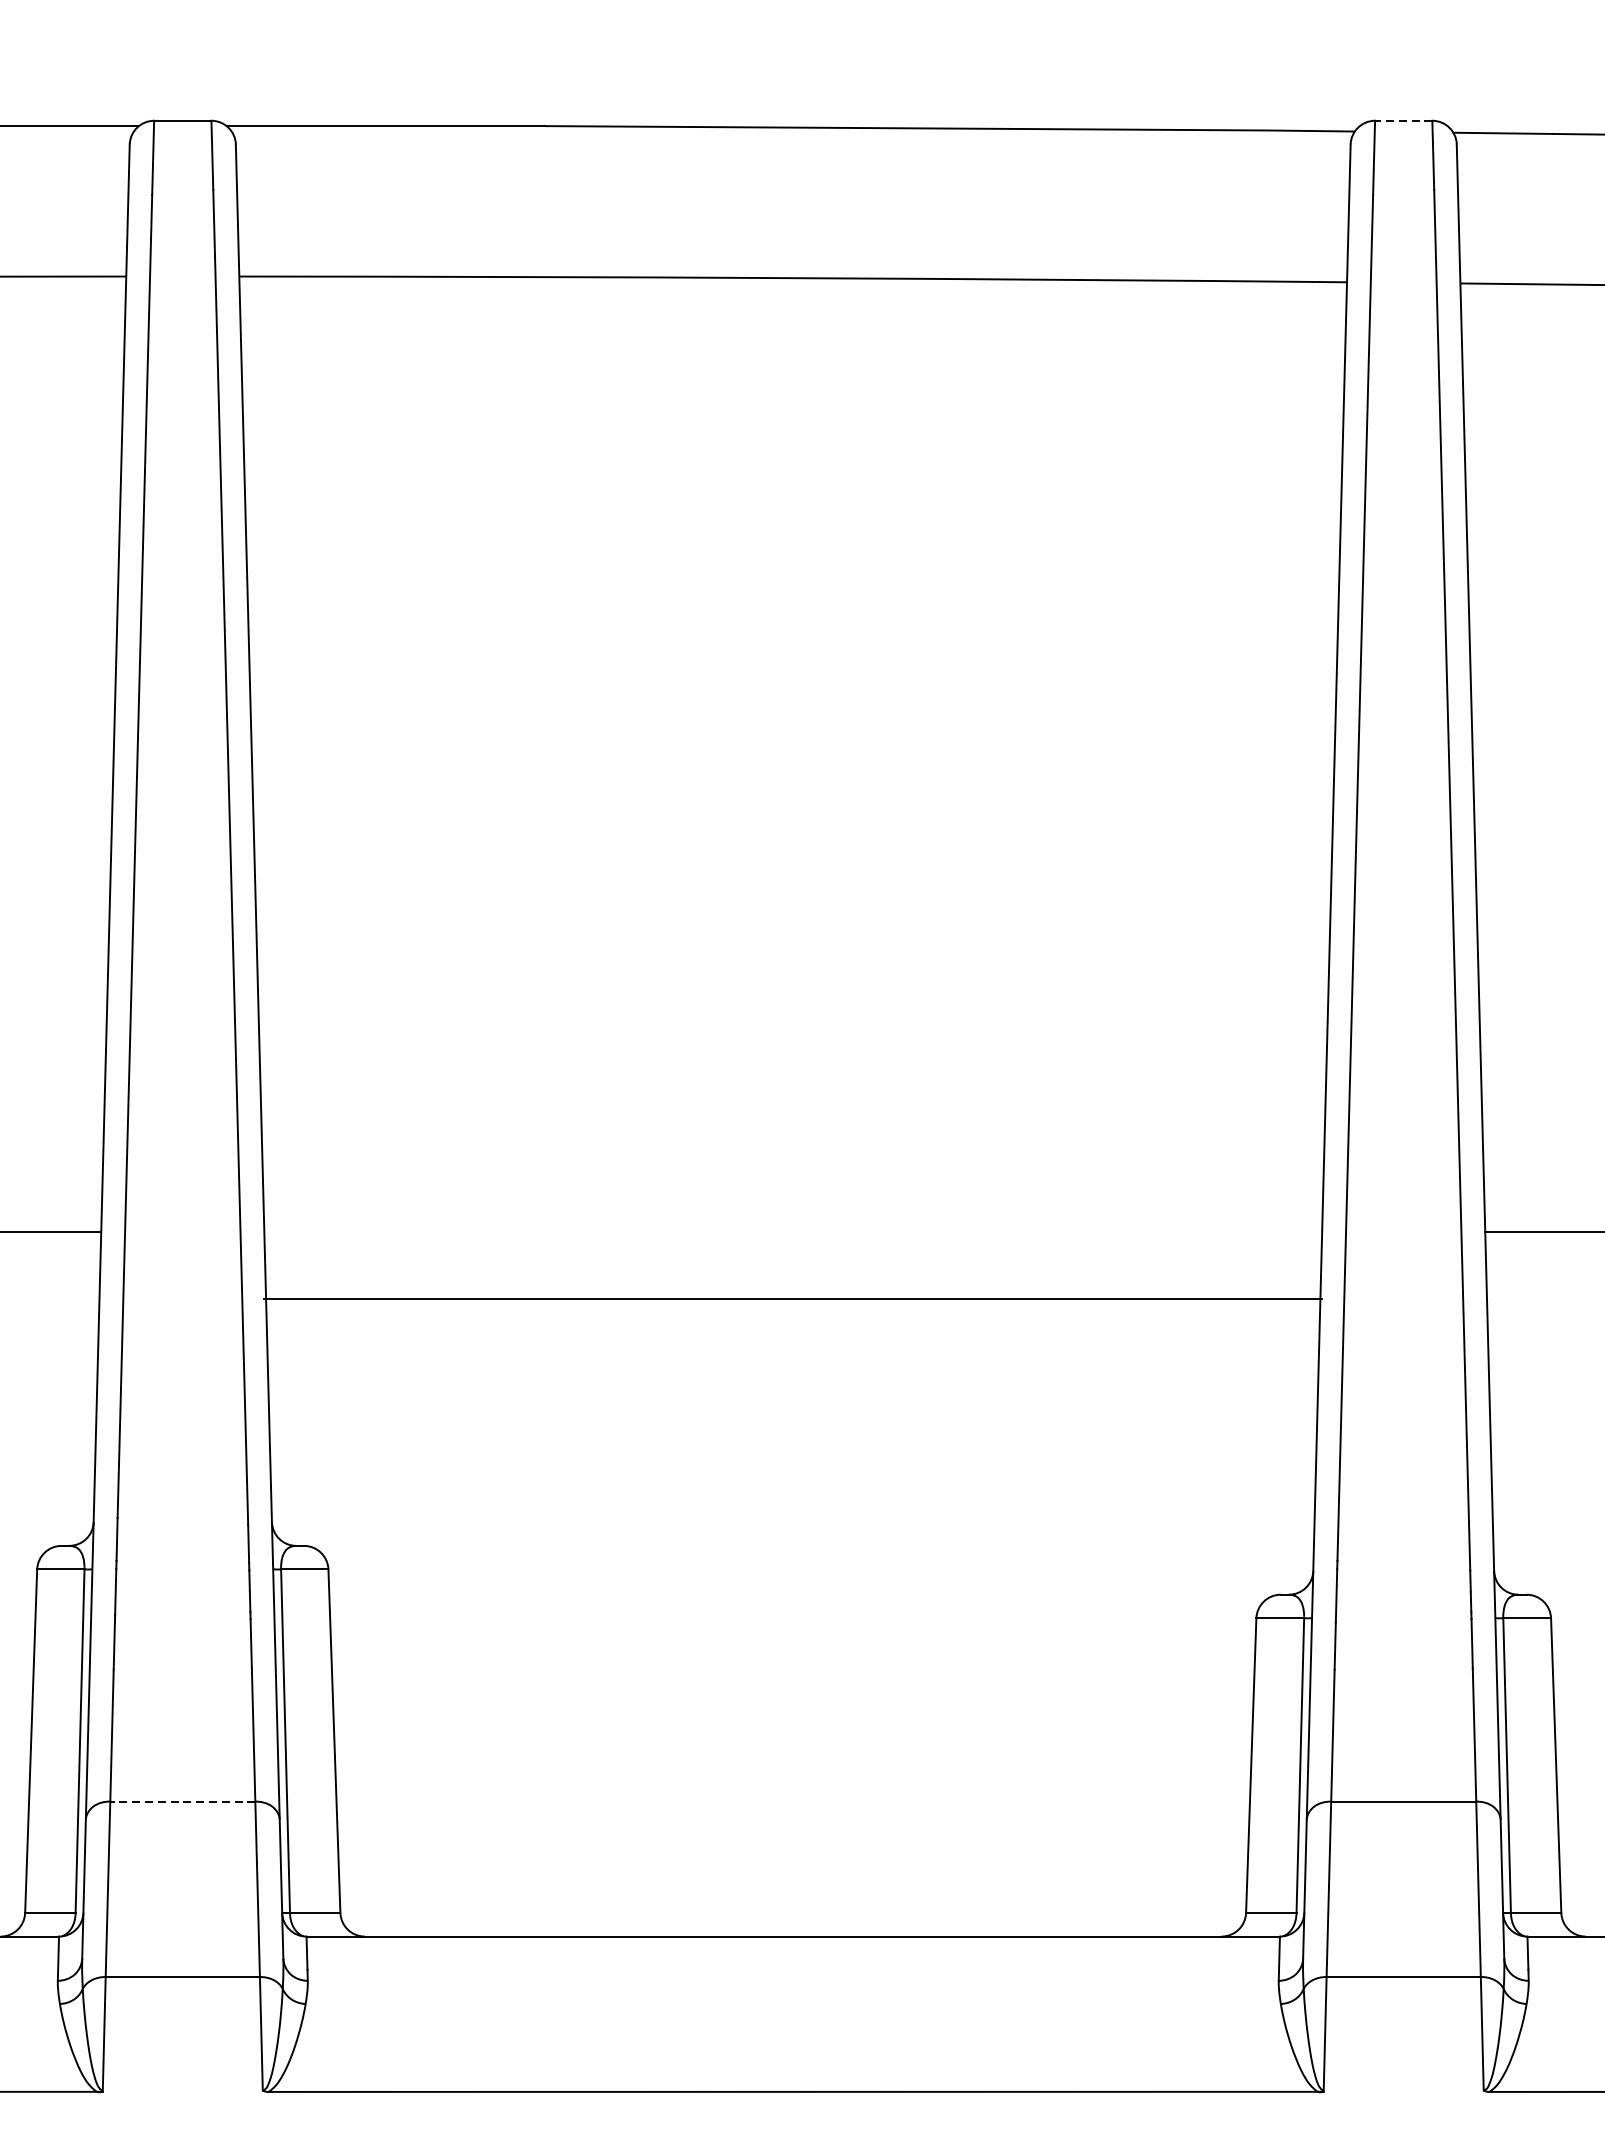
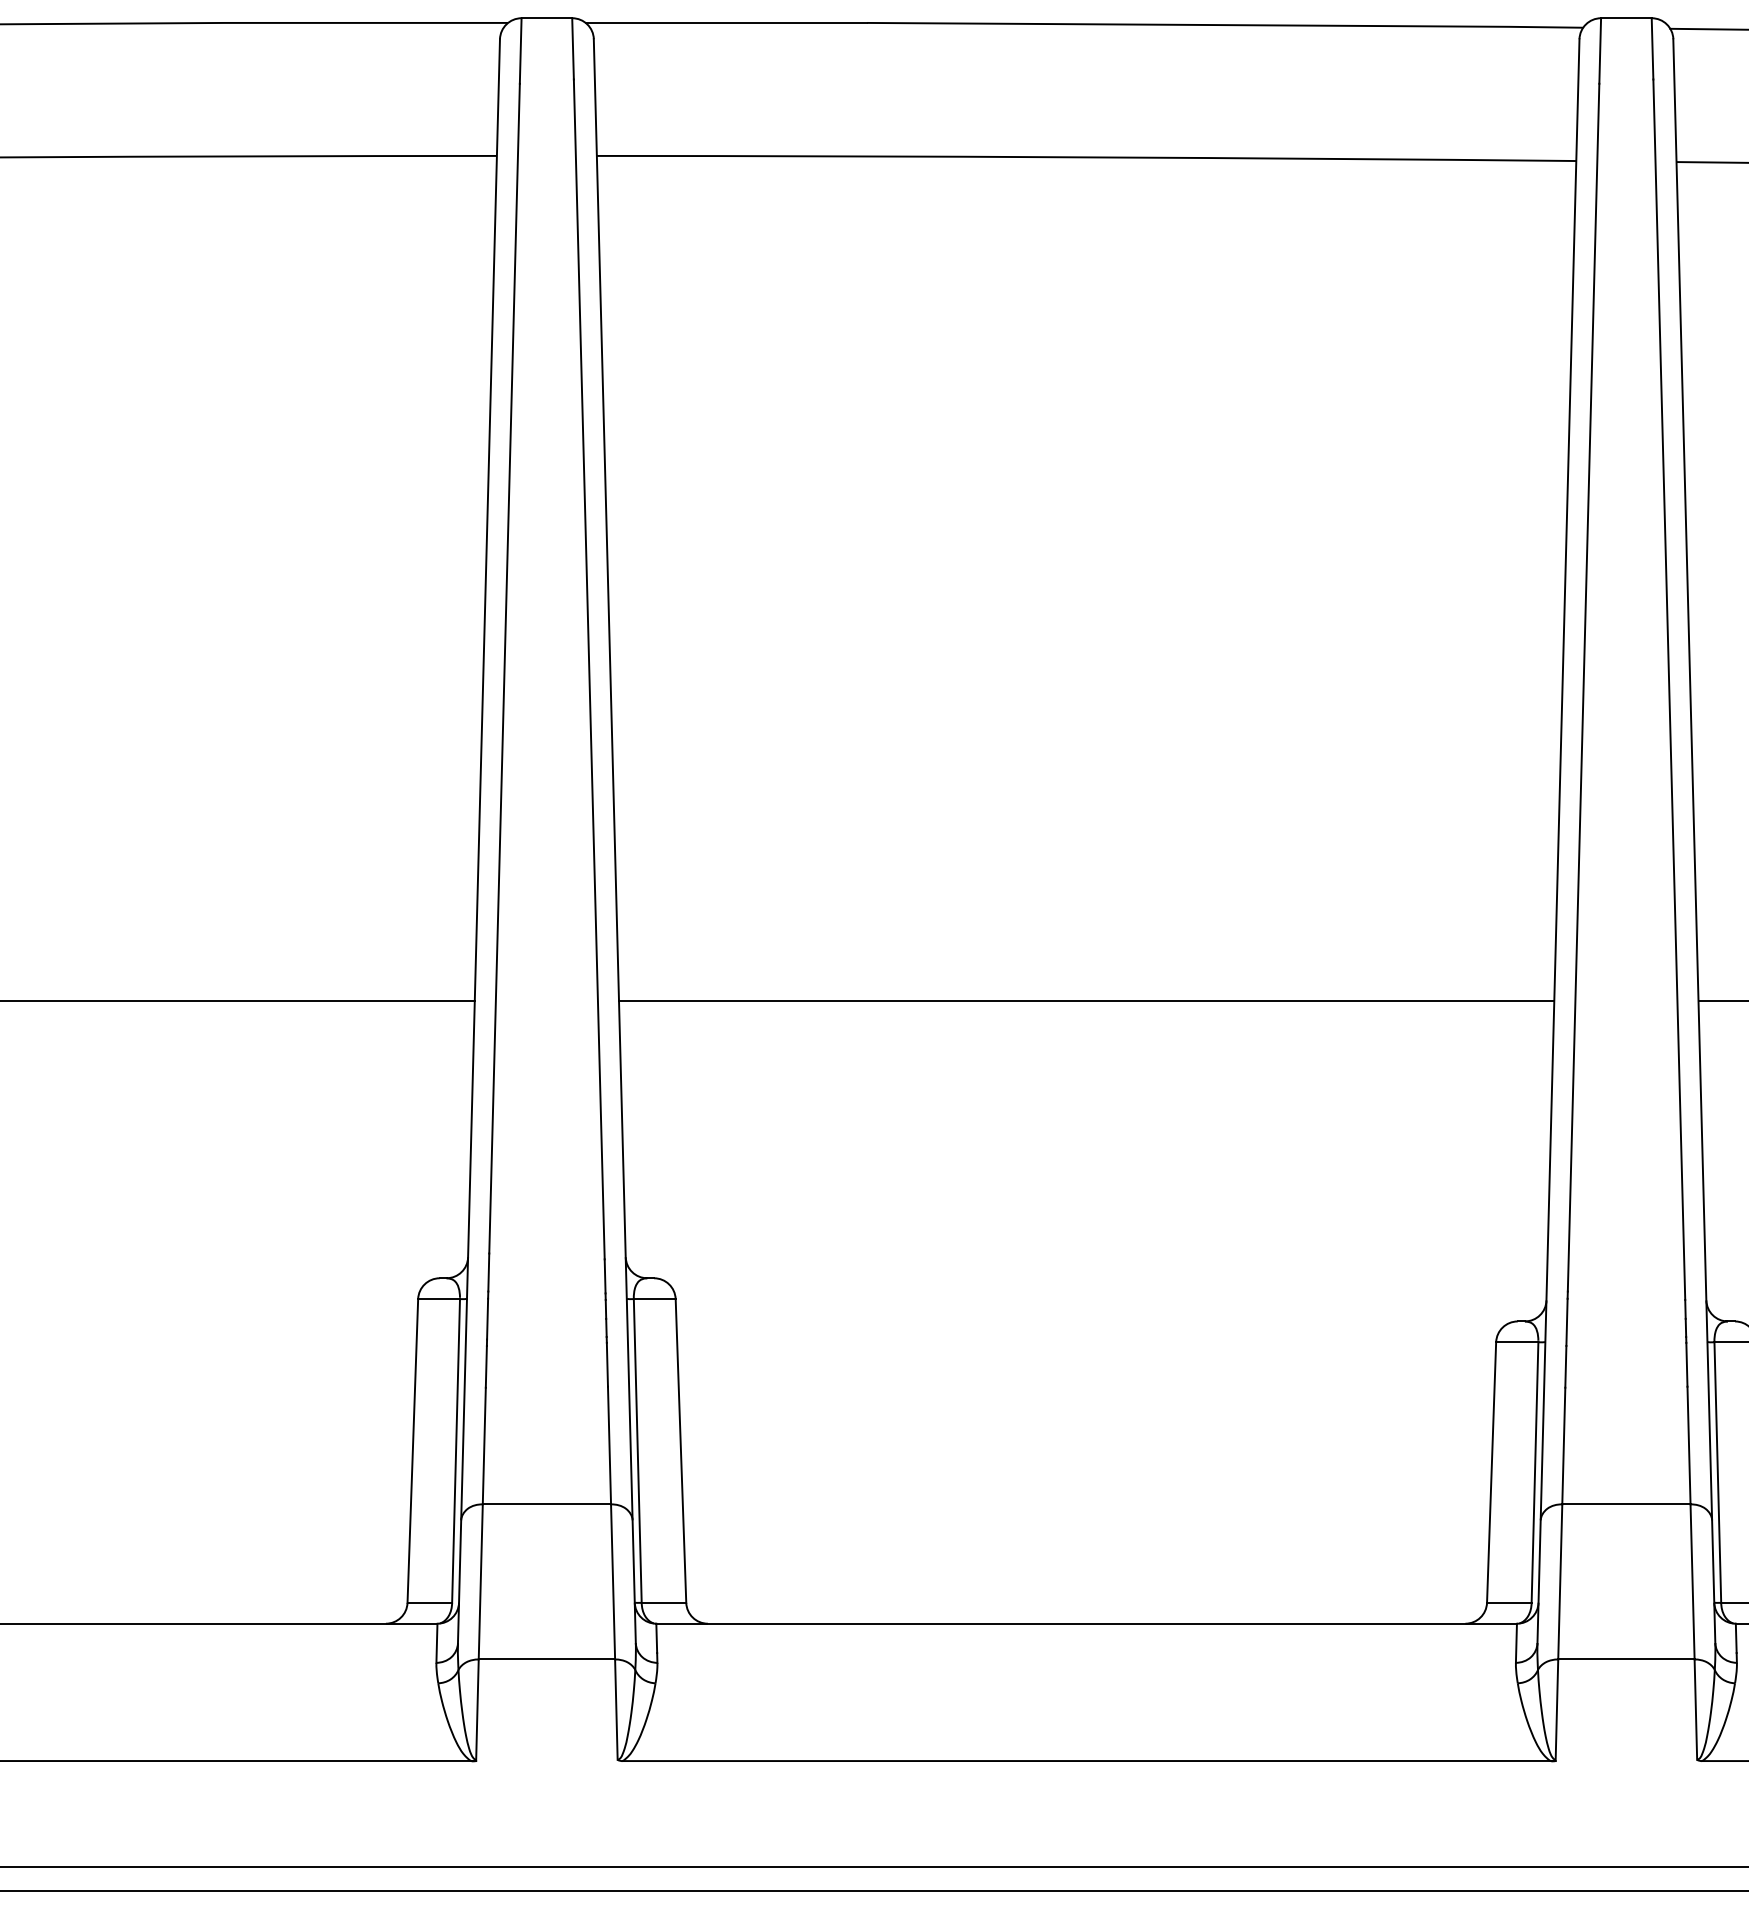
line: (1402, 121) -> (1625, 18), dashed -> solid
line: (793, 1298) -> (1086, 1000), moved
line: (182, 1801) -> (546, 1504), dashed -> solid

